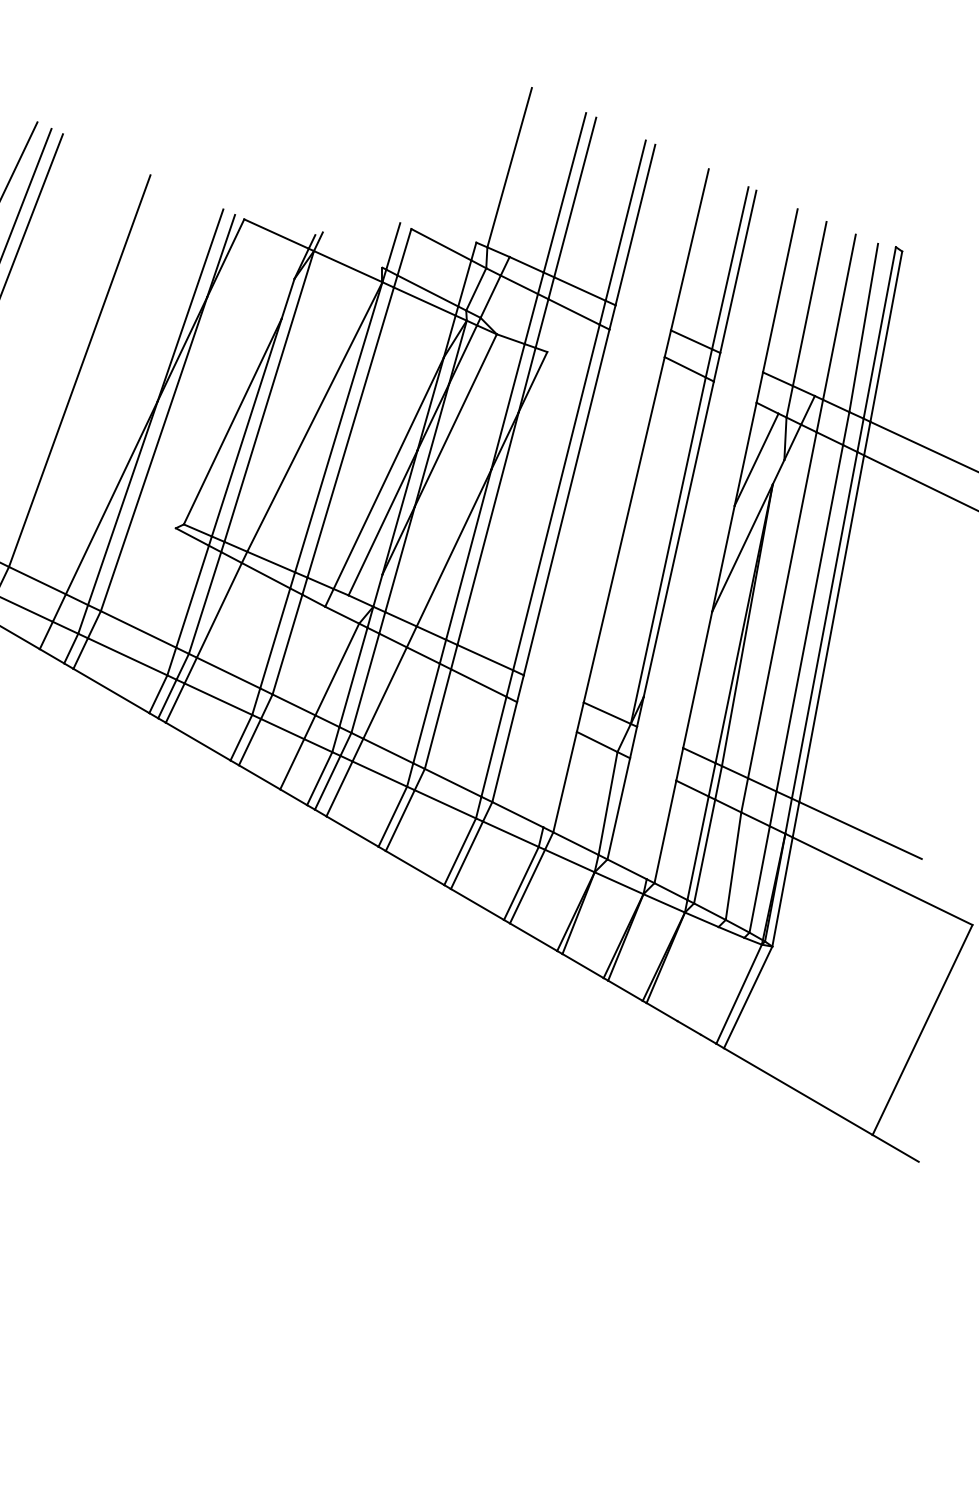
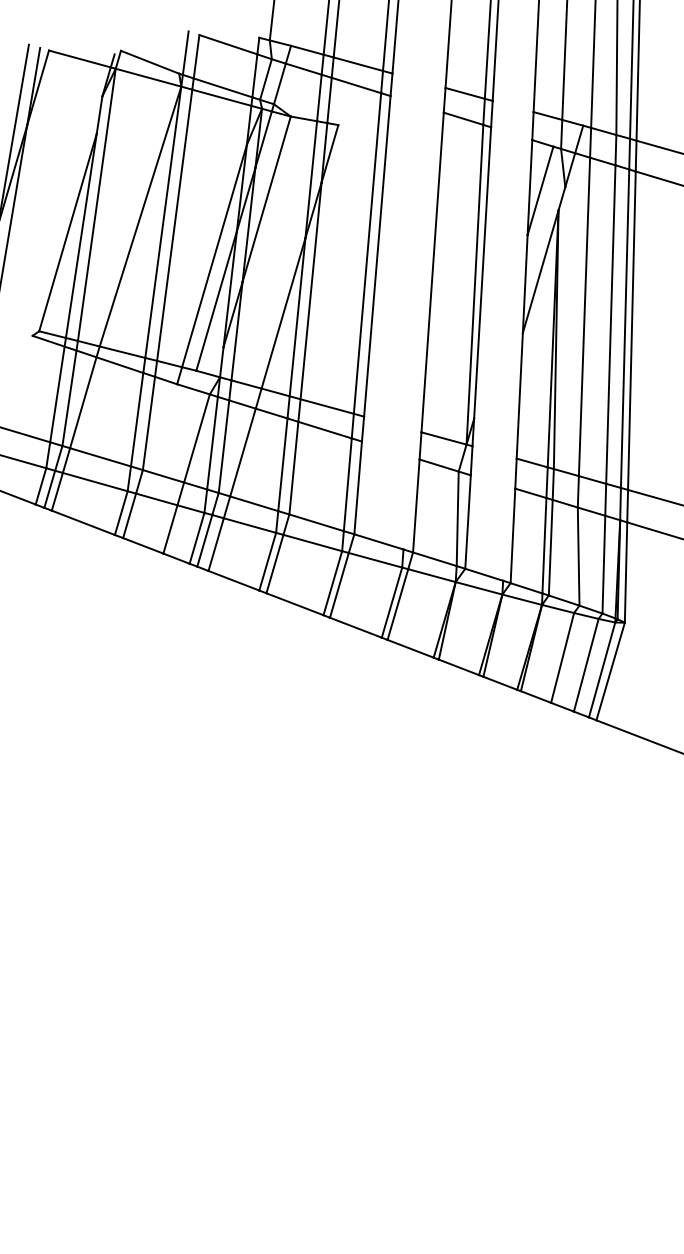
line: (352, 249) -> (149, 61), added
line: (697, 974) -> (562, 658), added
line: (722, 985) -> (586, 664), added

